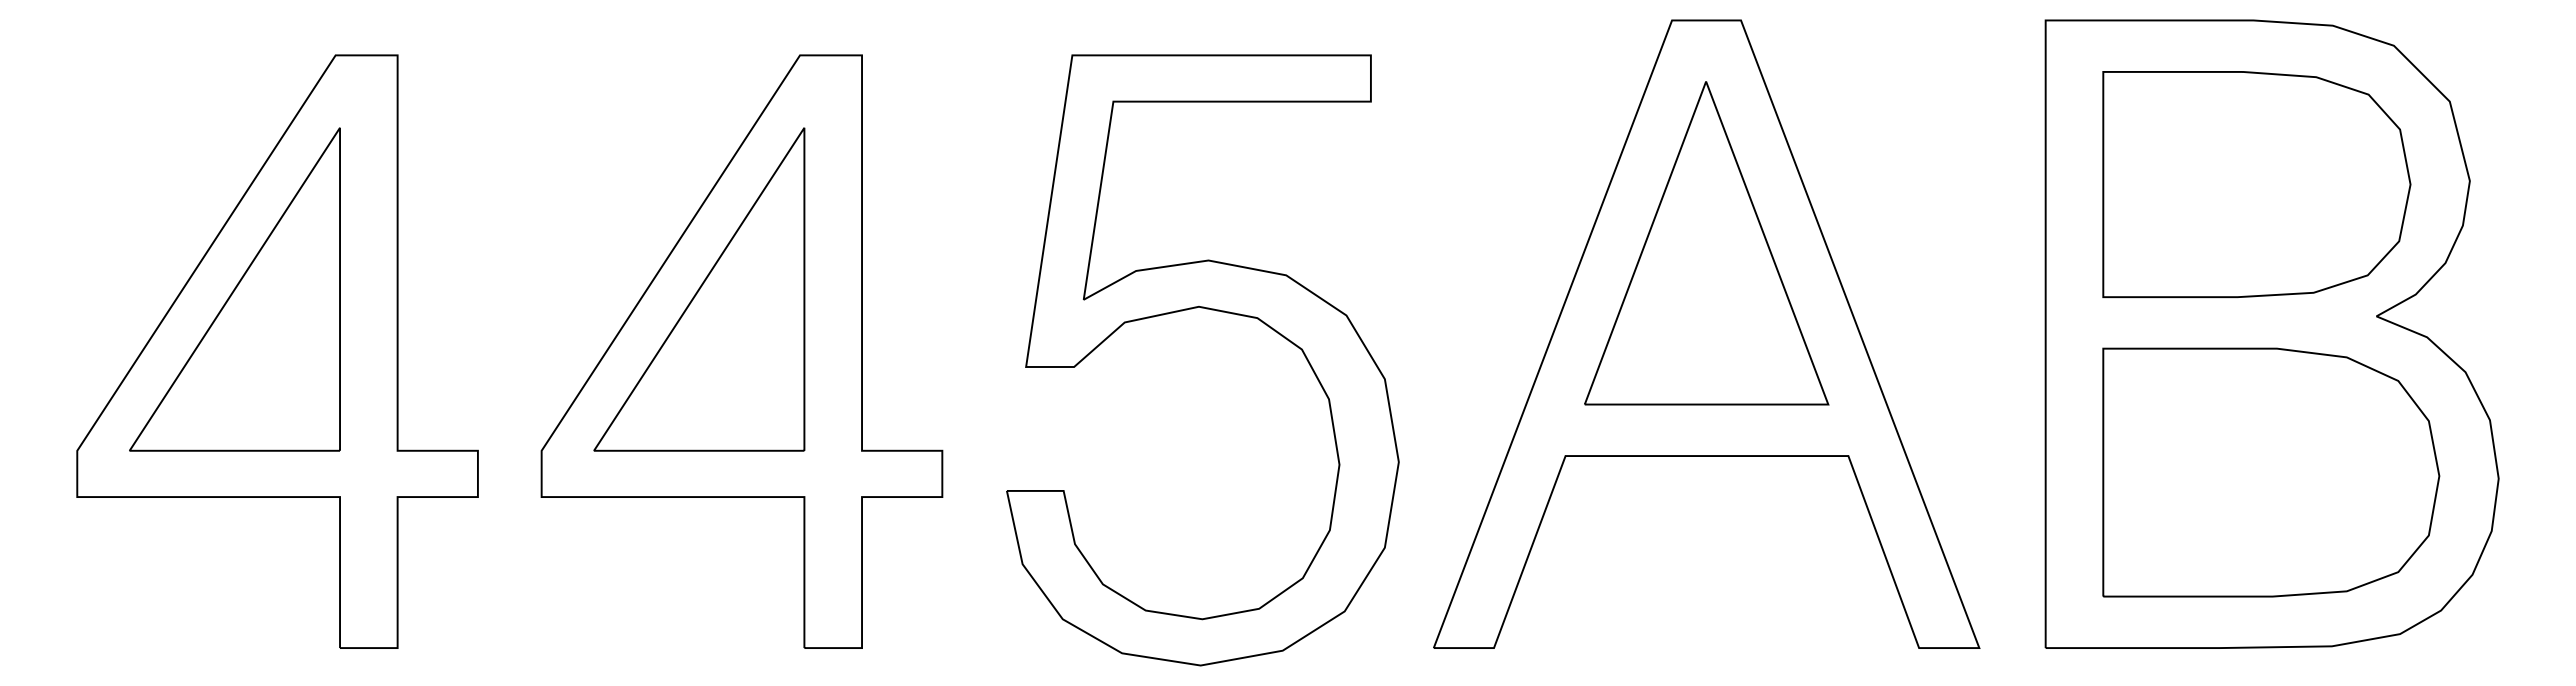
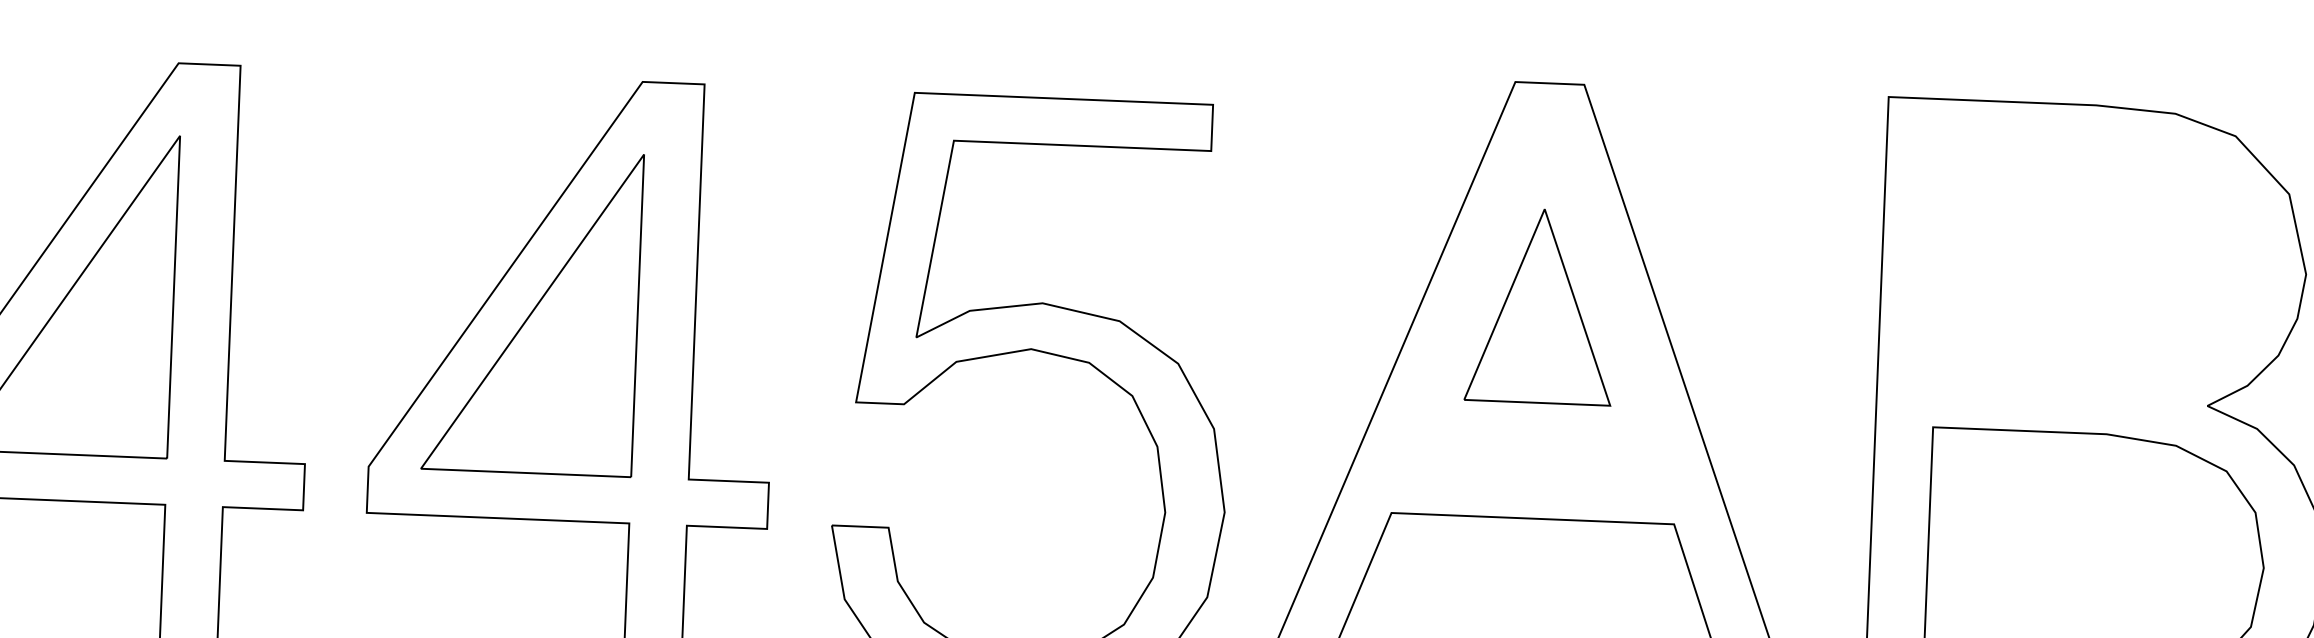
part: (2256, 184) -> (2092, 269), removed
part: (1706, 243) -> (1540, 306), size x0.6

